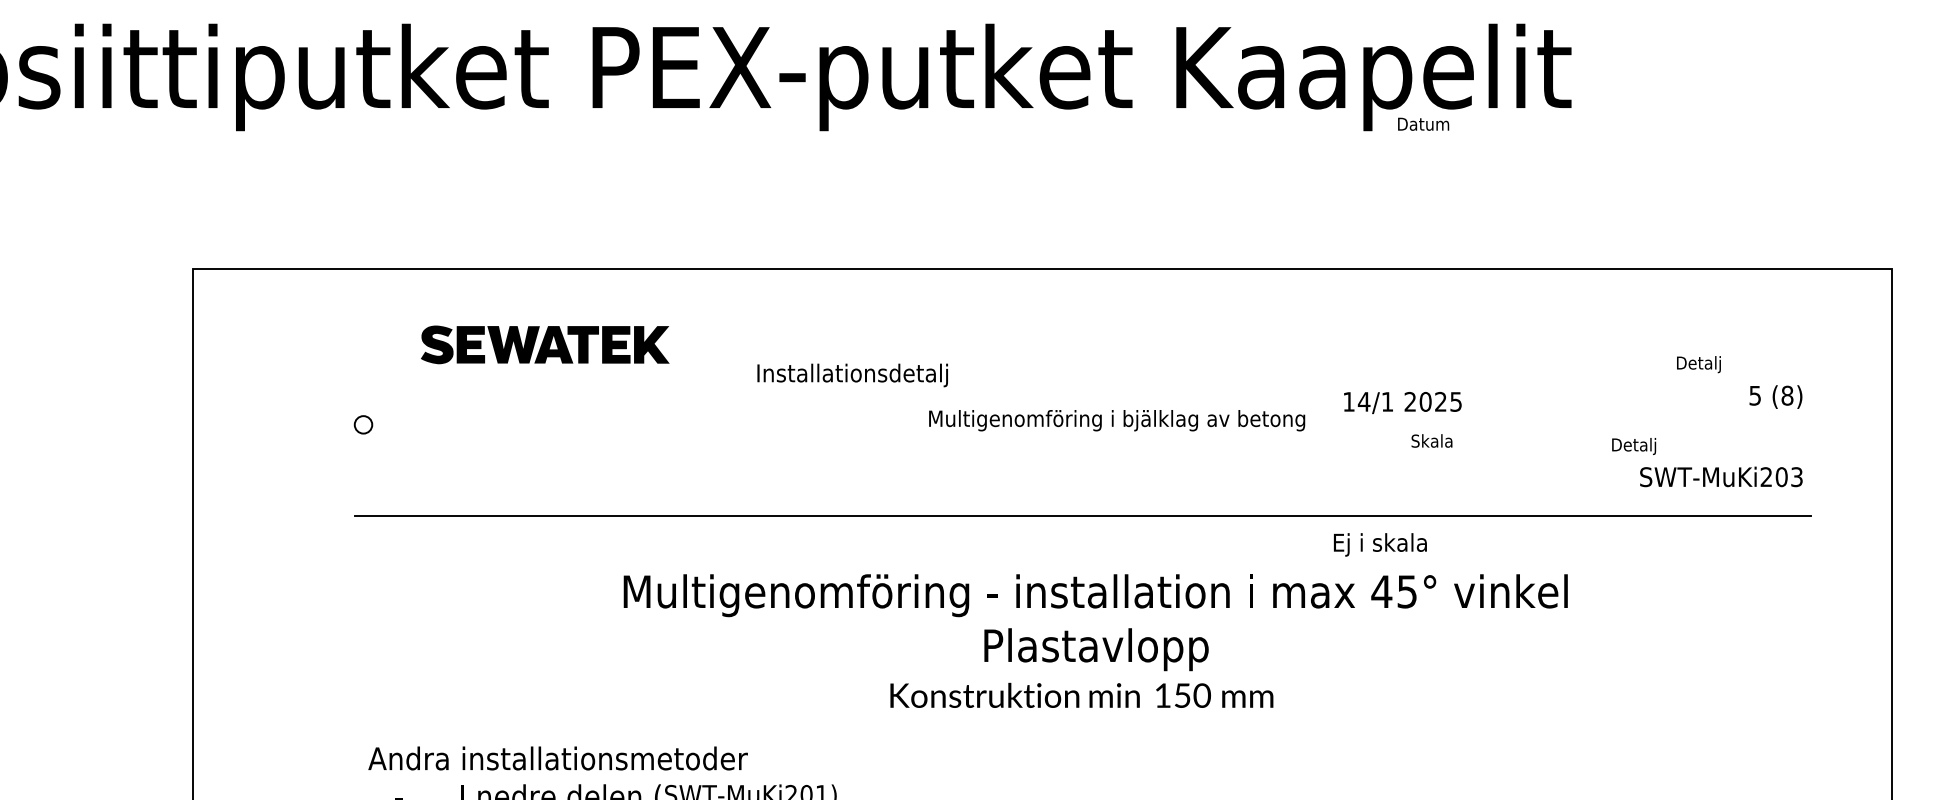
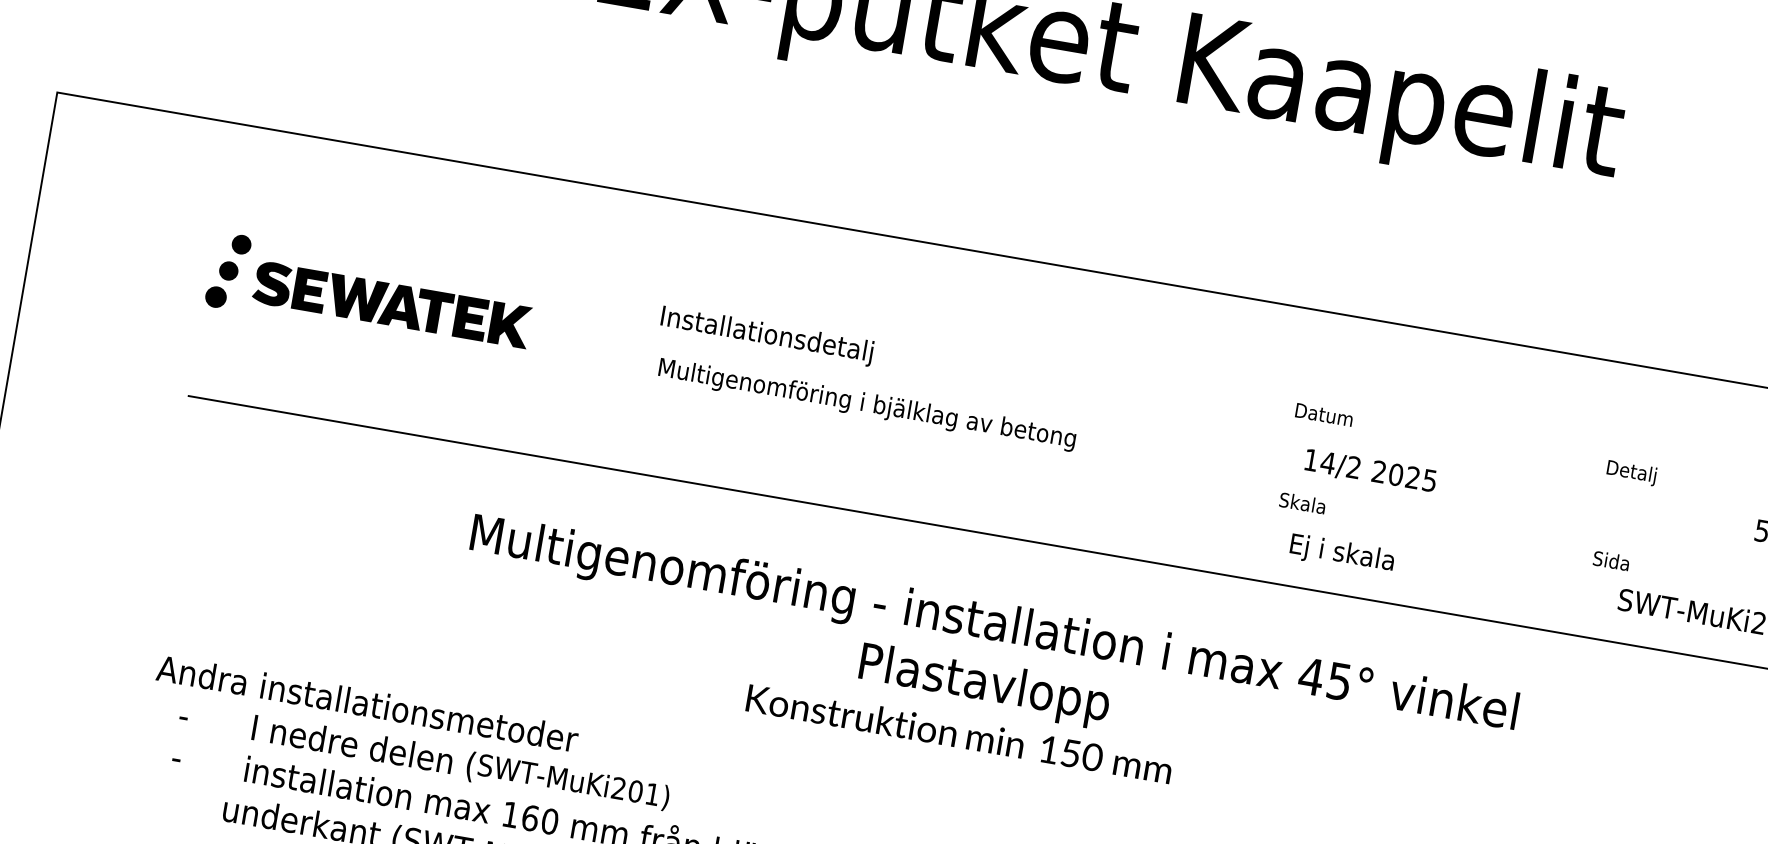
text: (1423, 123) -> (1324, 414), moved
part: (545, 344) -> (392, 304), moved
text: (1698, 364) -> (1631, 472), moved
fill: (377, 374) -> (241, 244), added
fill: (370, 399) -> (228, 270), added
text: (1386, 401) -> (1352, 466), 14/1 -> 14/2
text: (1117, 420) -> (867, 404), moved
fill: (363, 424) -> (216, 296), added
text: (1431, 440) -> (1302, 502), moved
text: (1633, 446) -> (1617, 563), Detalj -> Sida
text: (1380, 544) -> (1342, 553), moved

